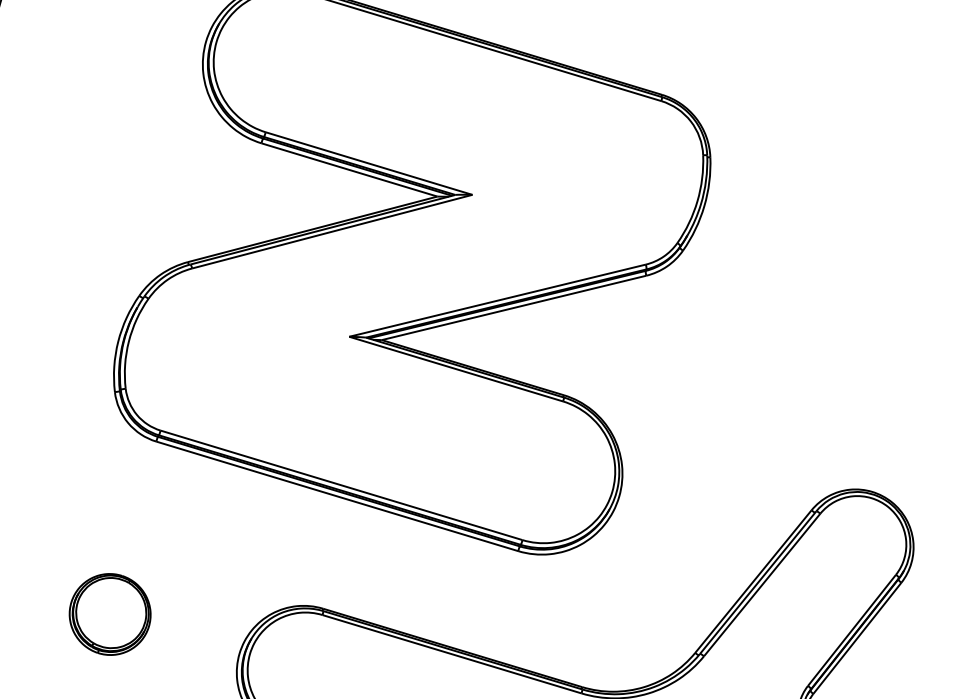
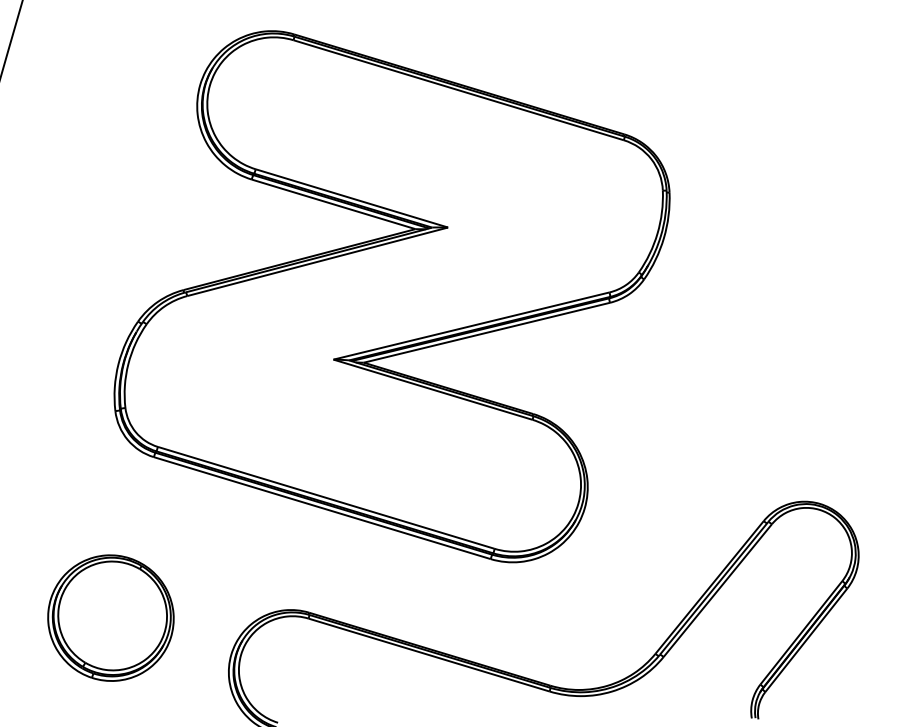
part: (109, 613) -> (110, 617), size x1.67

